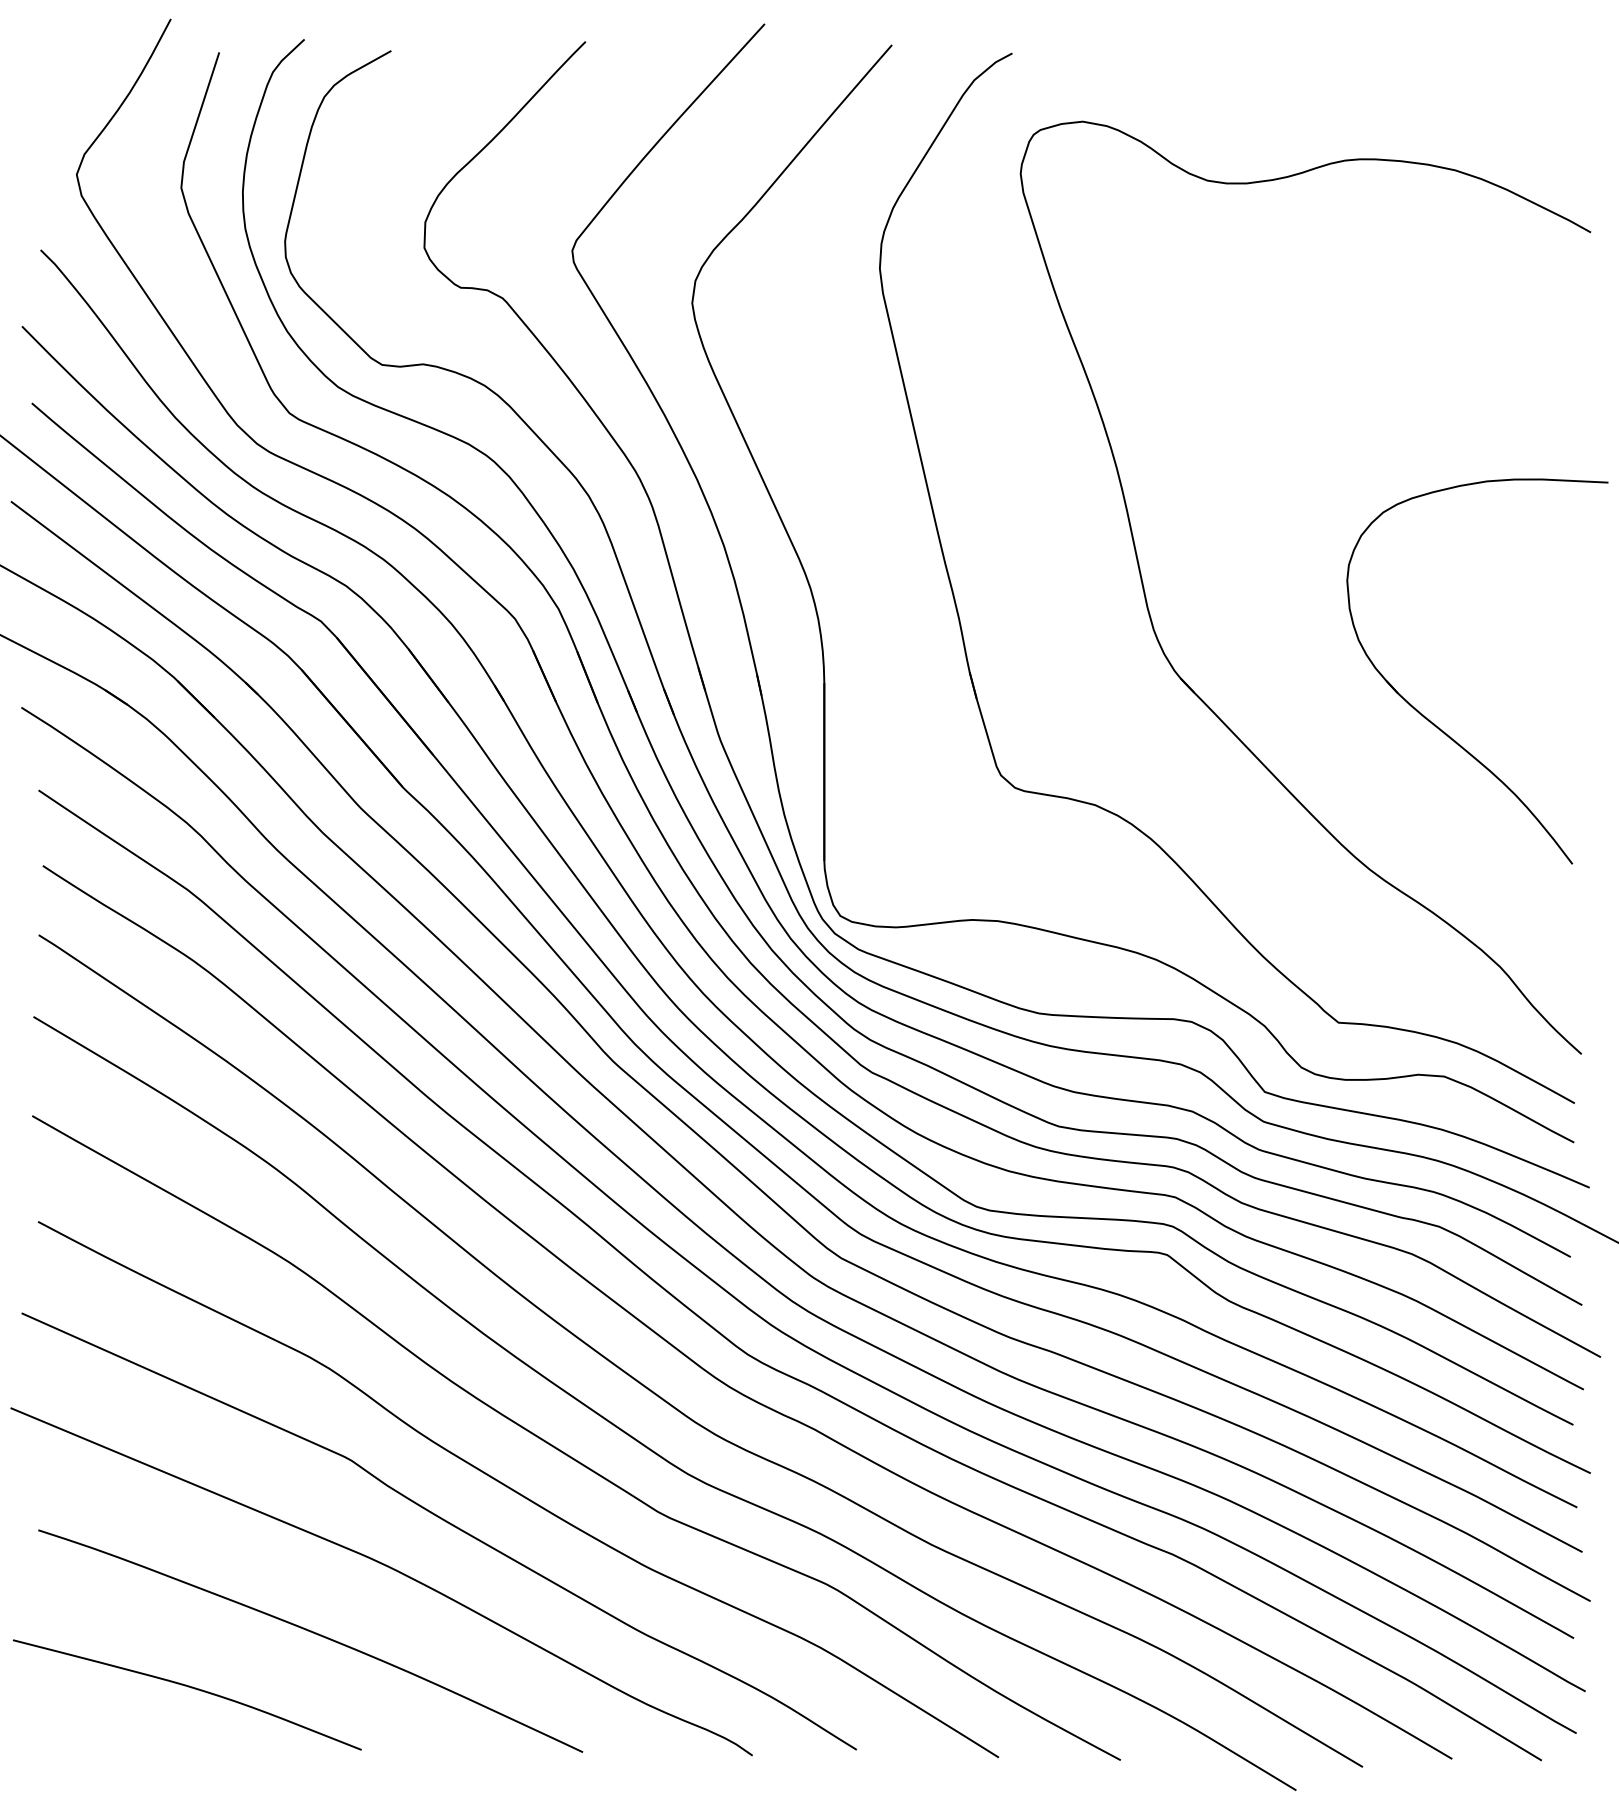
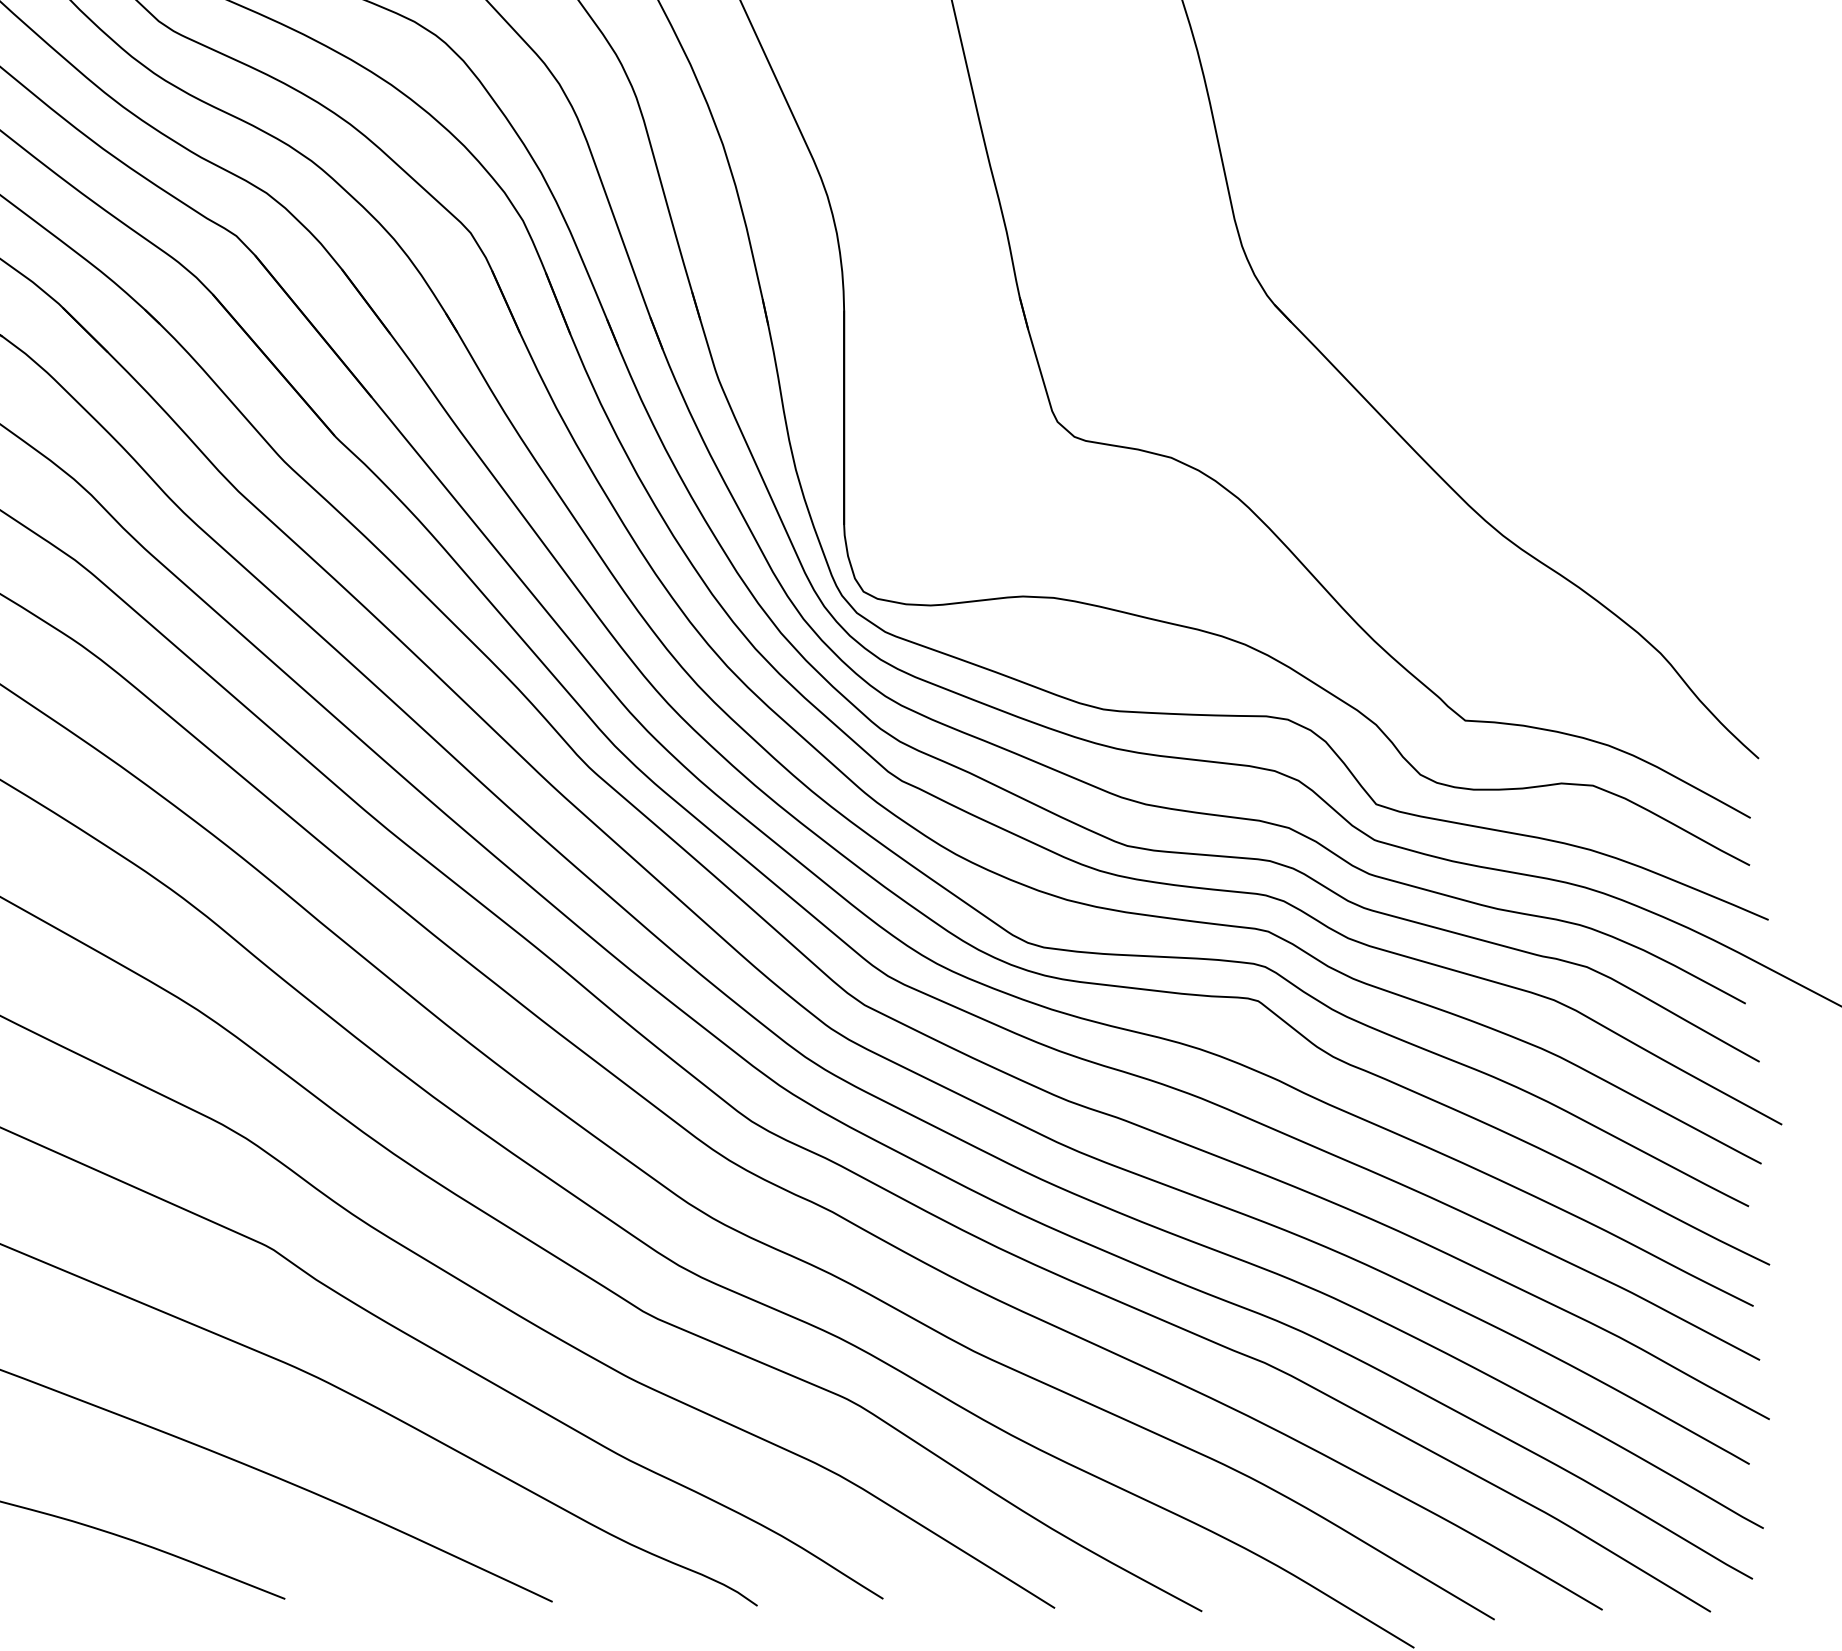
part: (1434, 723) -> (1581, 359), removed

